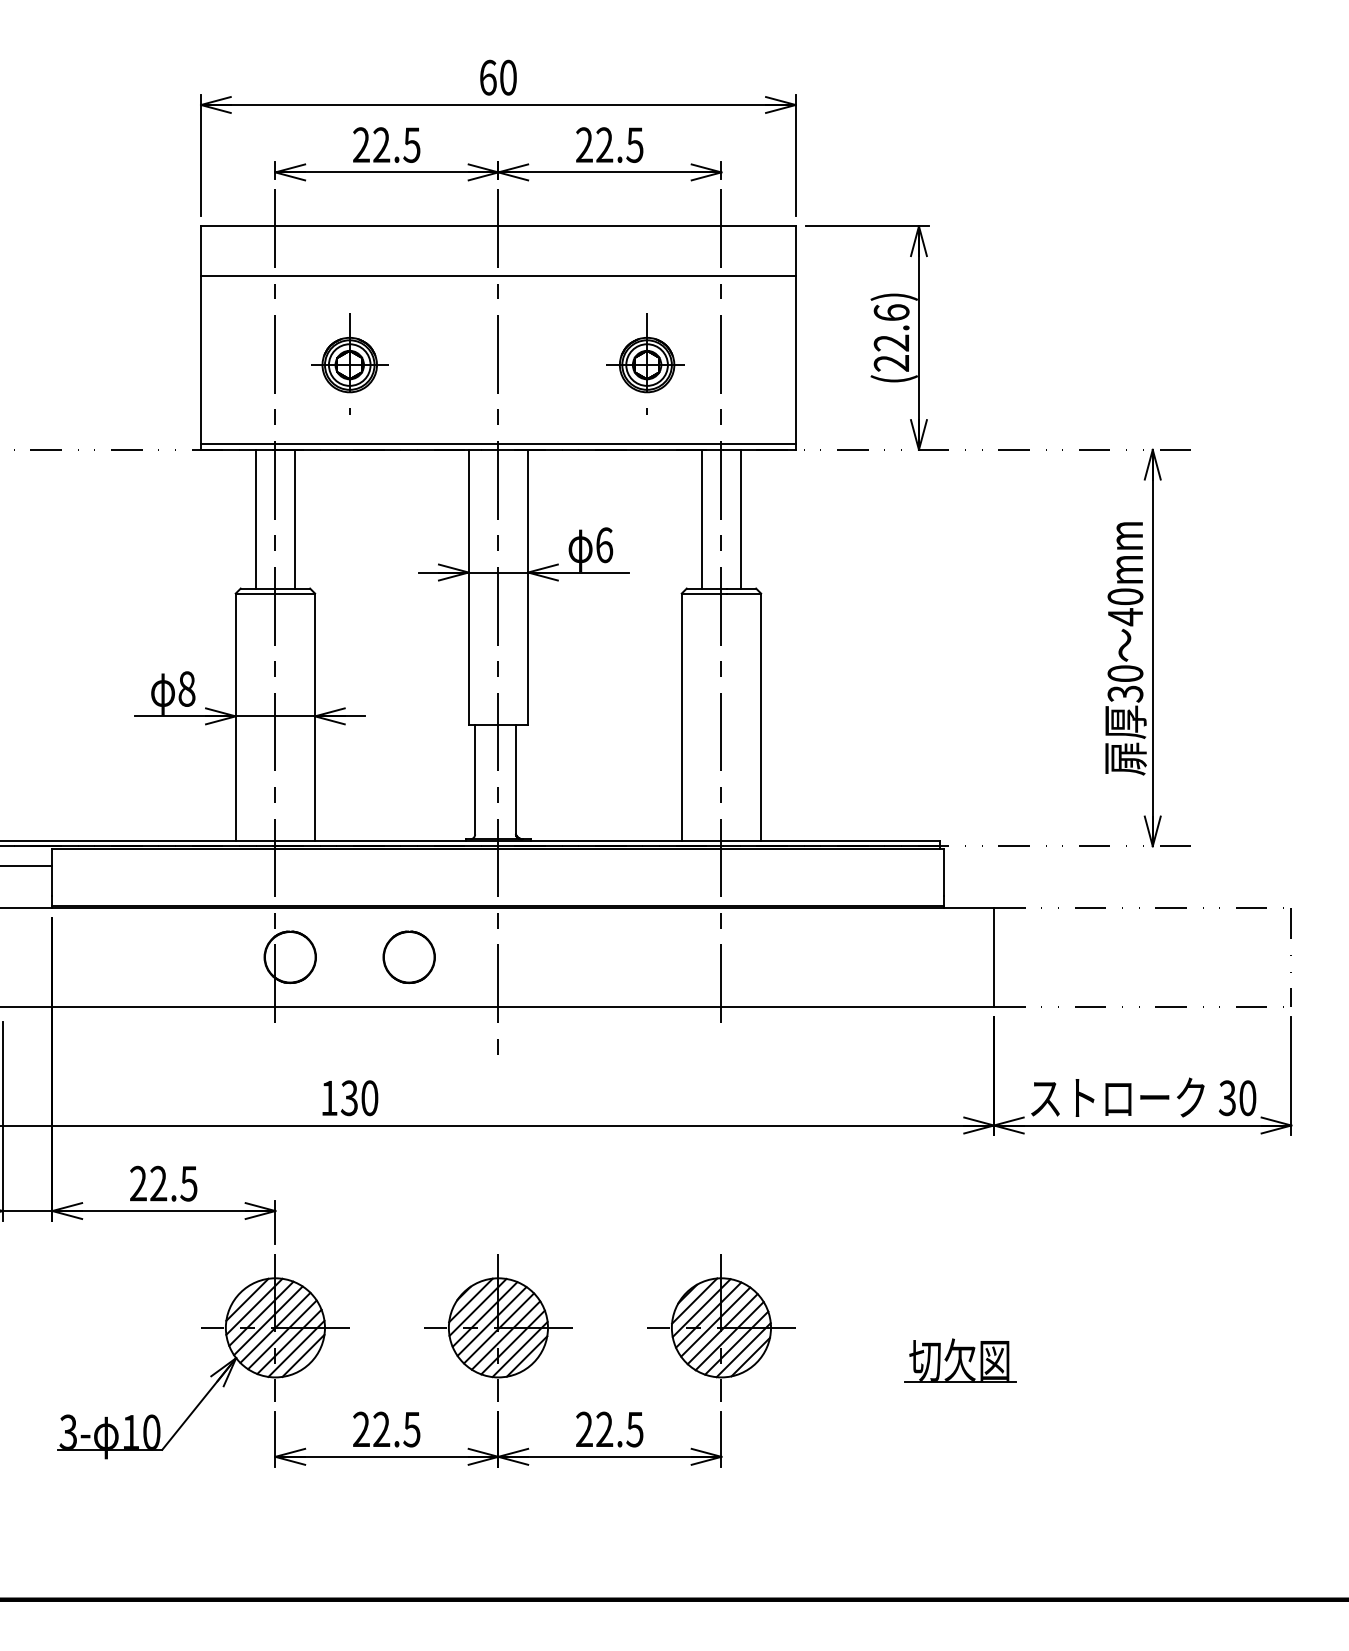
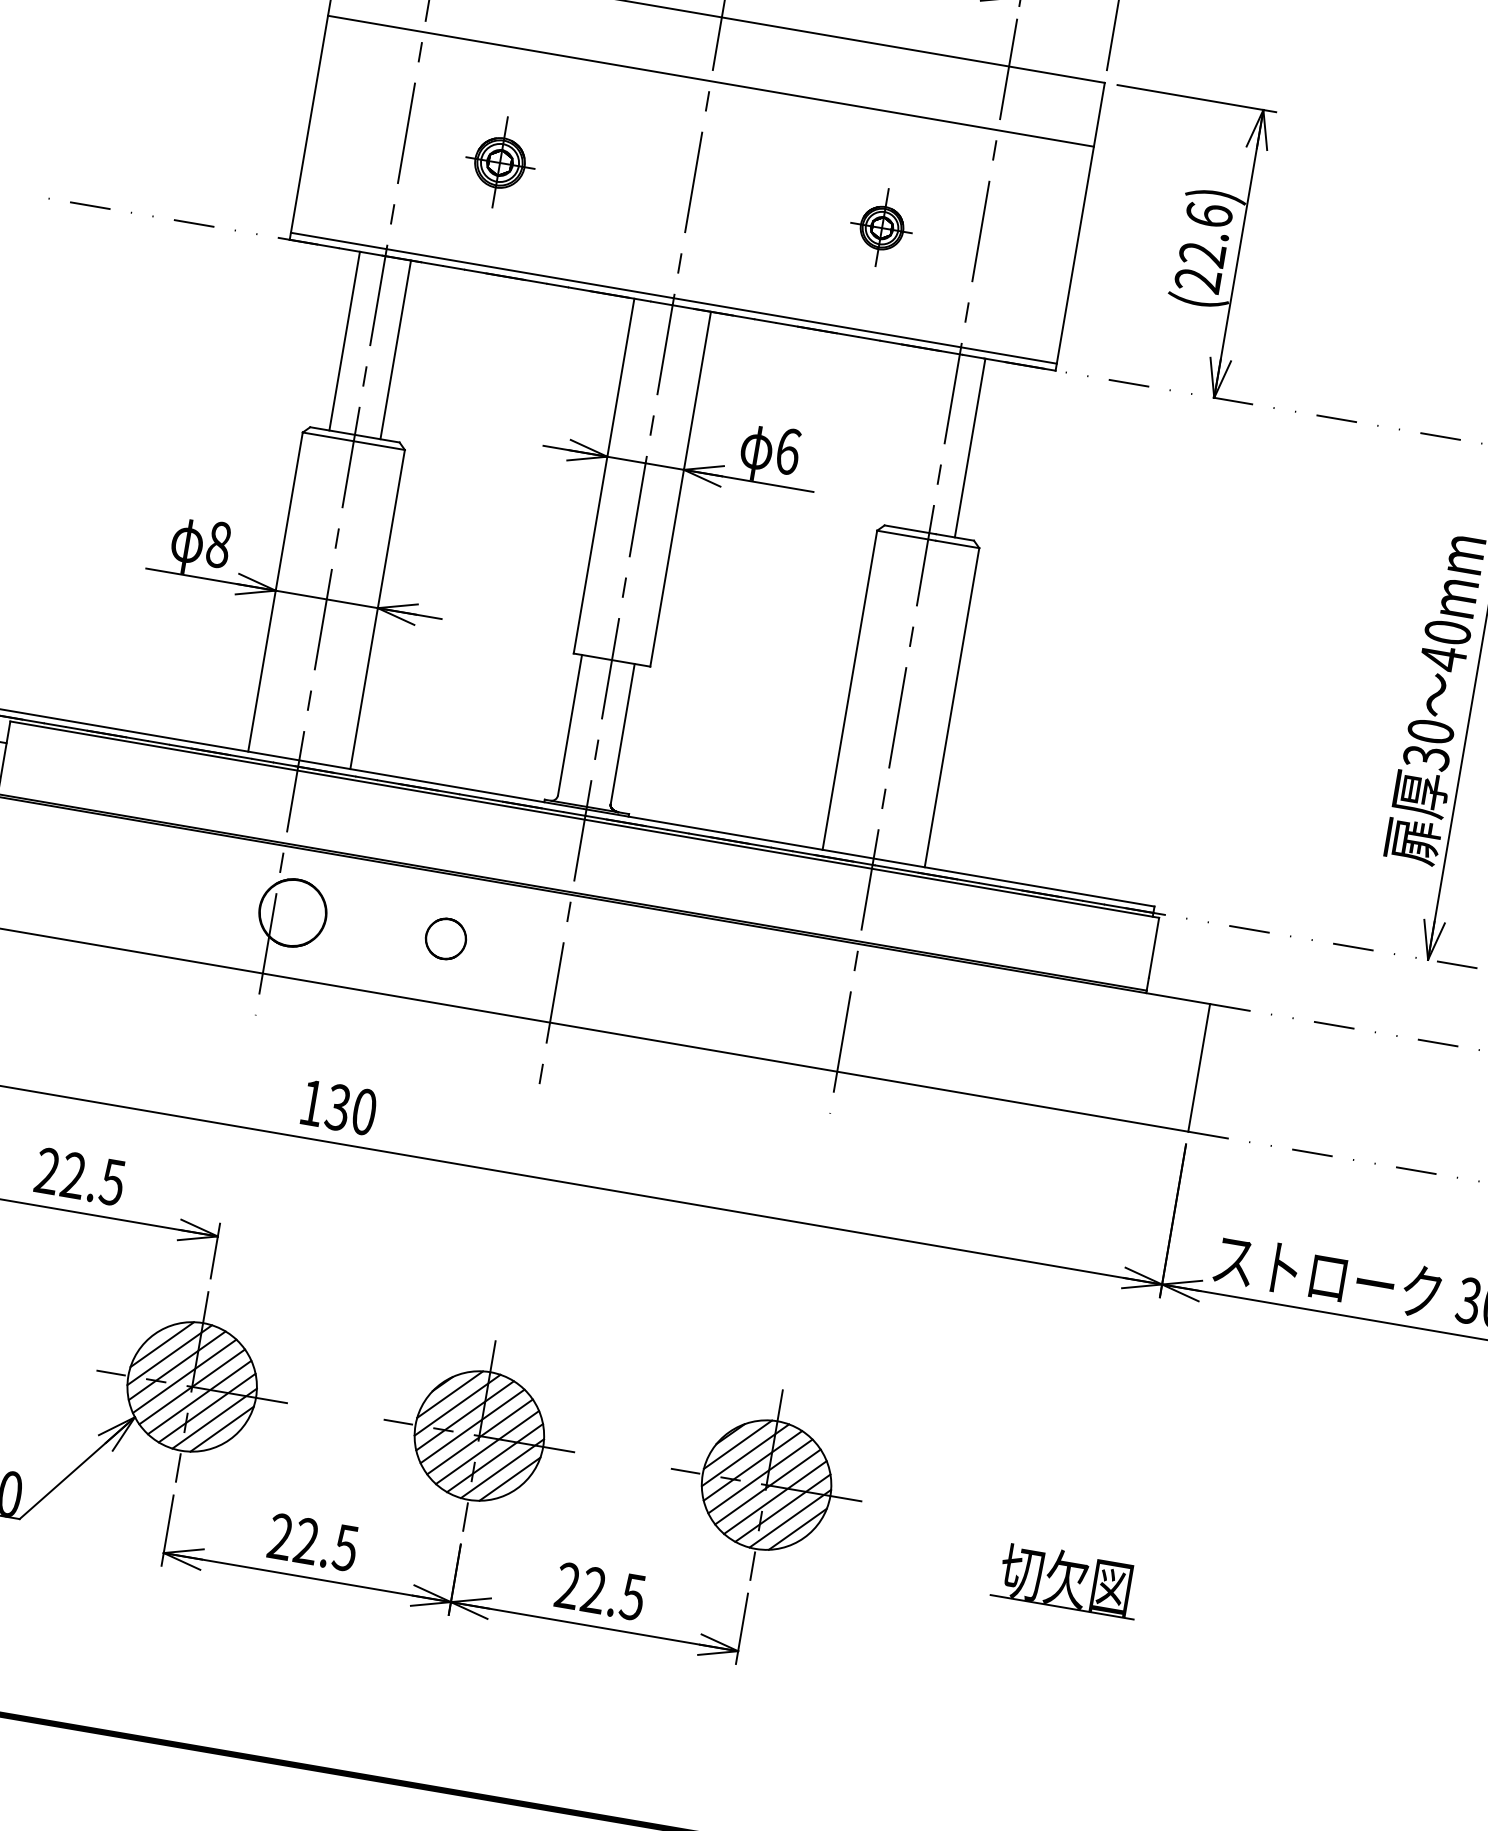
part: (349, 363) -> (499, 161), size x0.7
part: (645, 363) -> (881, 226), size x0.6
line: (701, 518) -> (919, 438), removed
part: (408, 956) -> (445, 937), size x0.6

